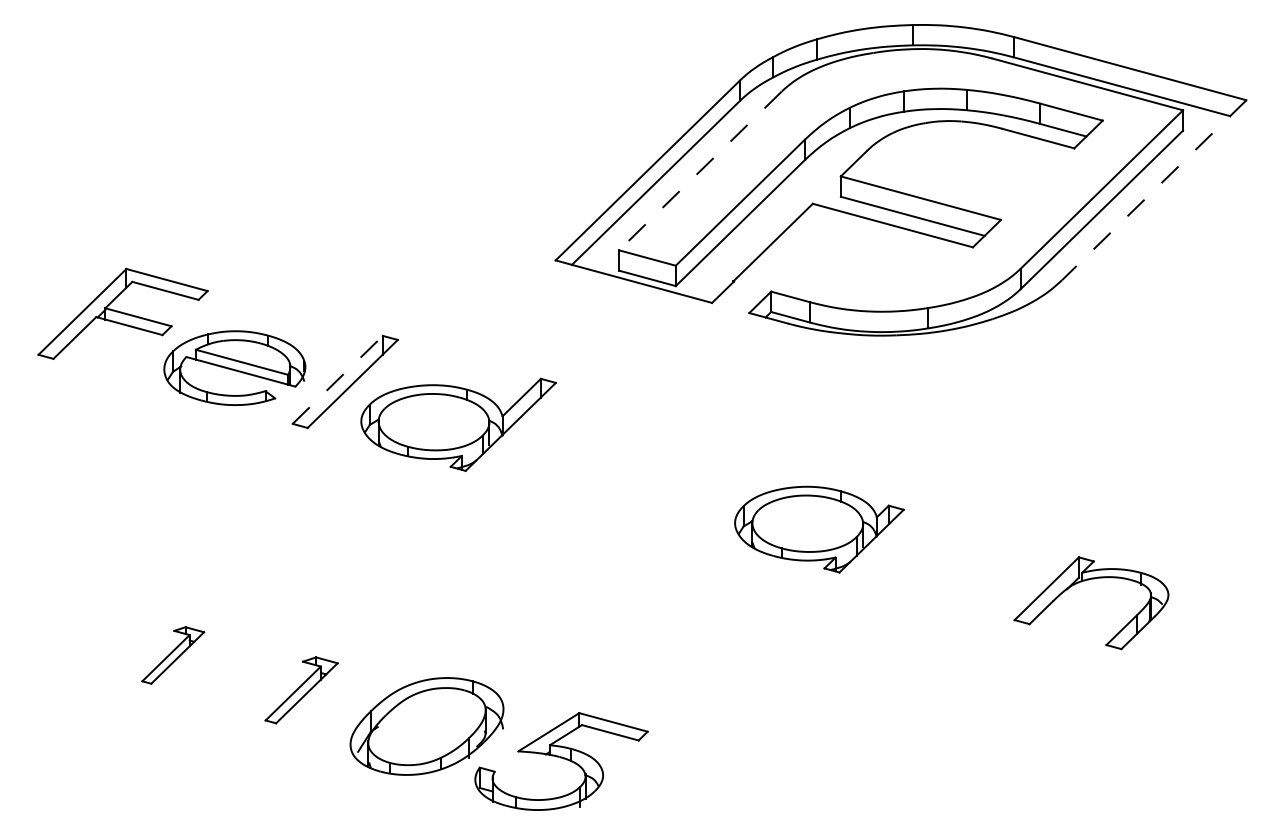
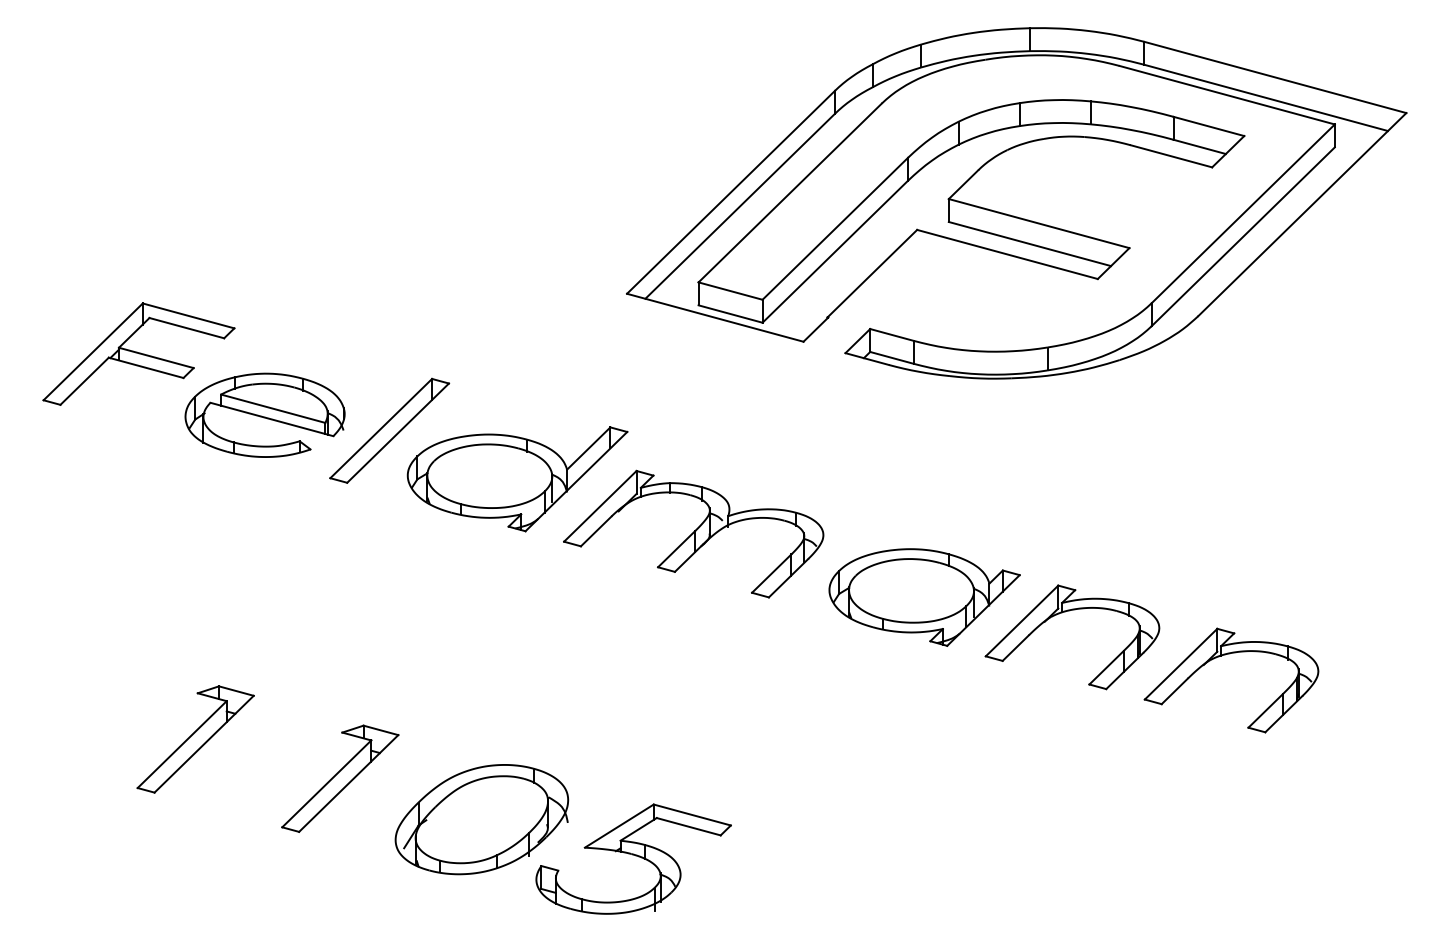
line: (699, 171) -> (789, 193), dashed -> solid
line: (1154, 190) -> (1302, 214), dashed -> solid
line: (337, 379) -> (380, 428), dashed -> solid
part: (614, 473) -> (693, 534), added
part: (946, 542) -> (1067, 612), added
part: (172, 655) -> (194, 739), size x1.67
part: (301, 690) -> (340, 778), size x1.43

